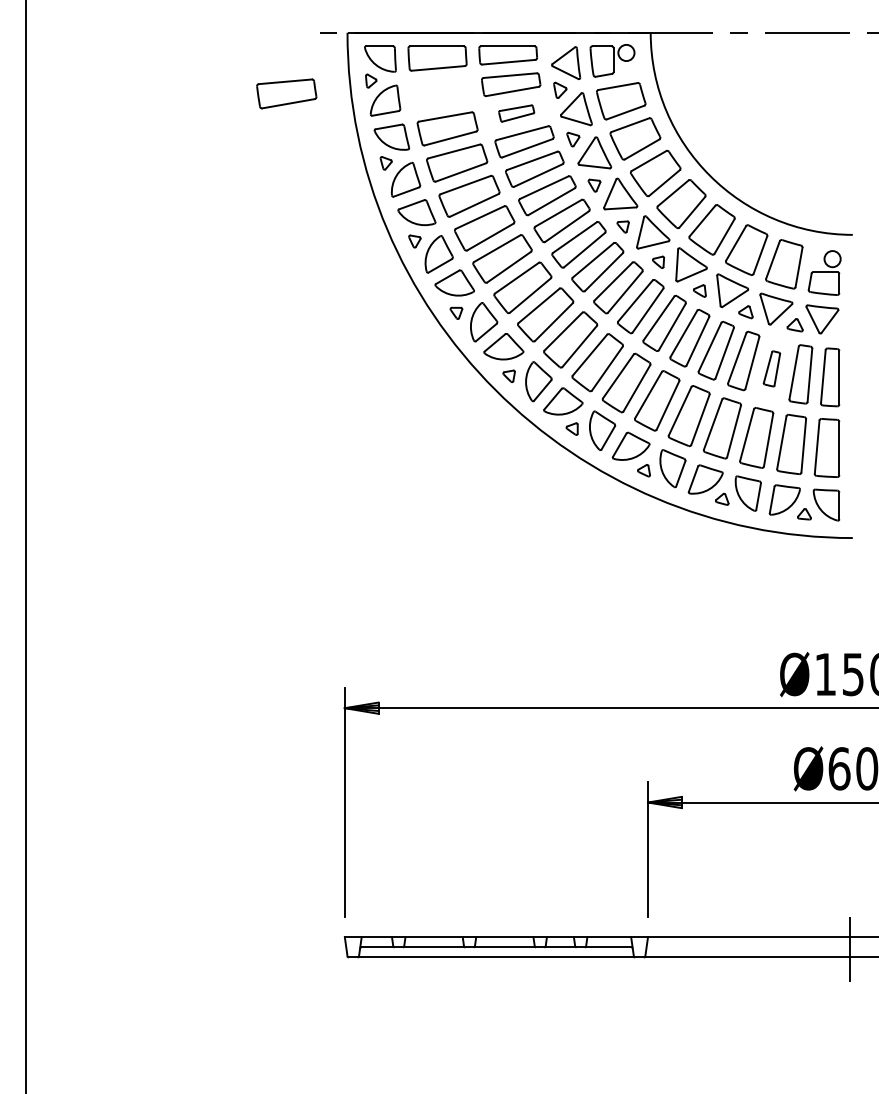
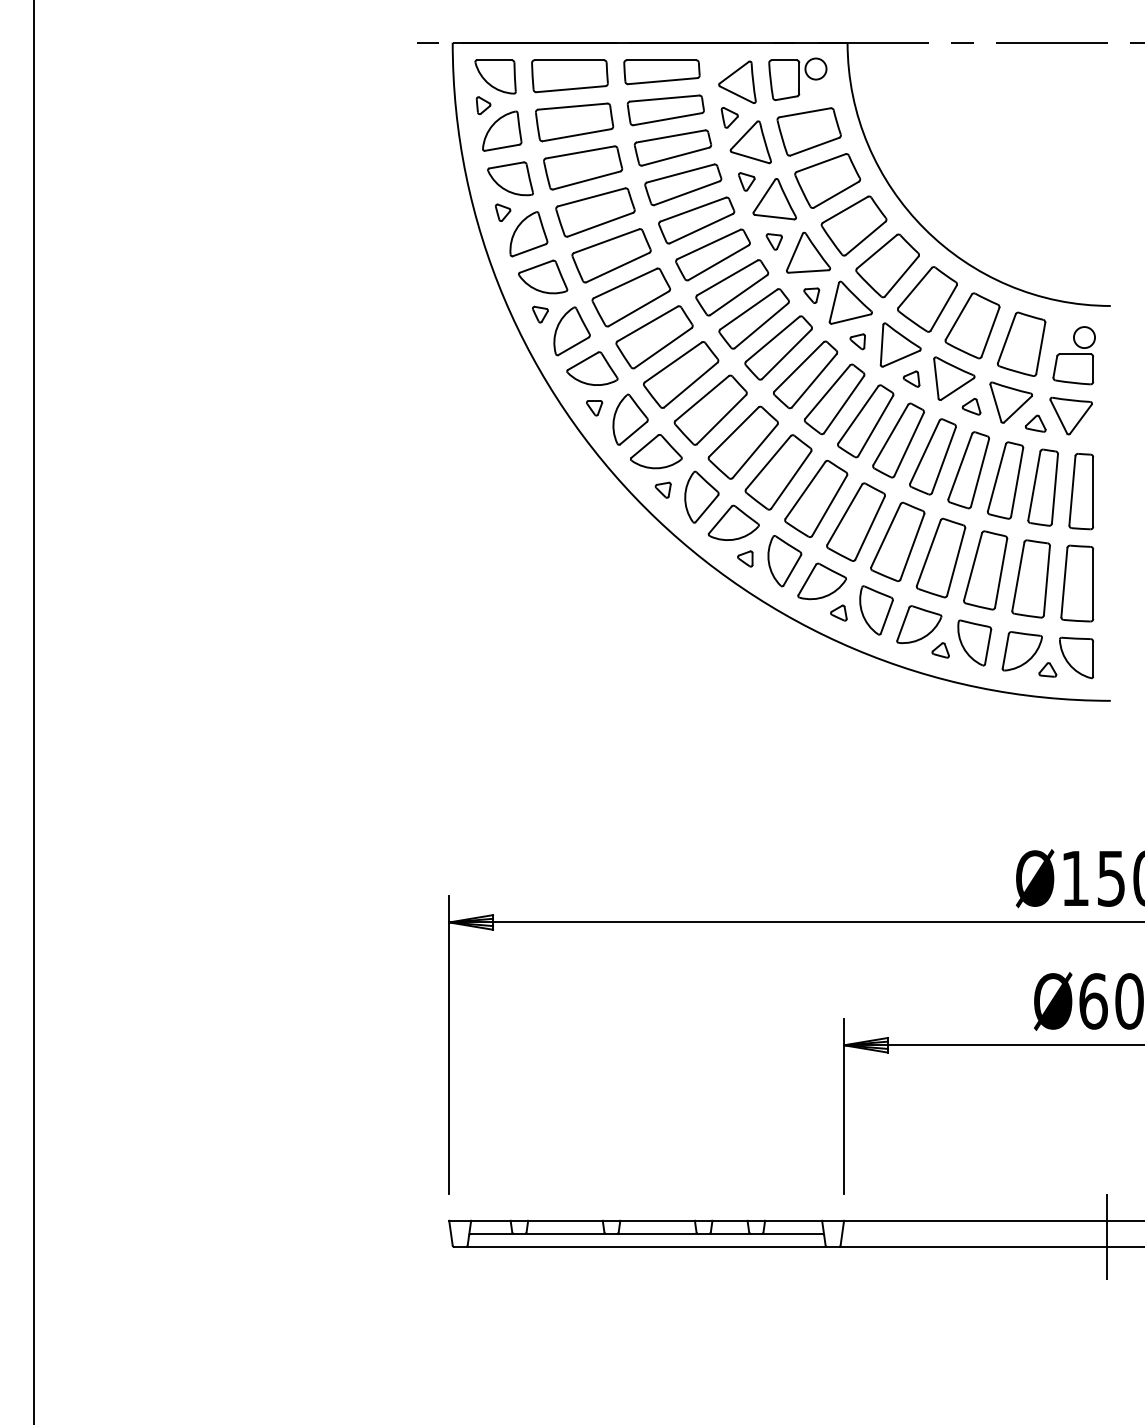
part: (286, 93) -> (574, 122), moved
part: (516, 113) -> (672, 147), size x1.67
part: (771, 368) -> (1005, 480), size x1.67

